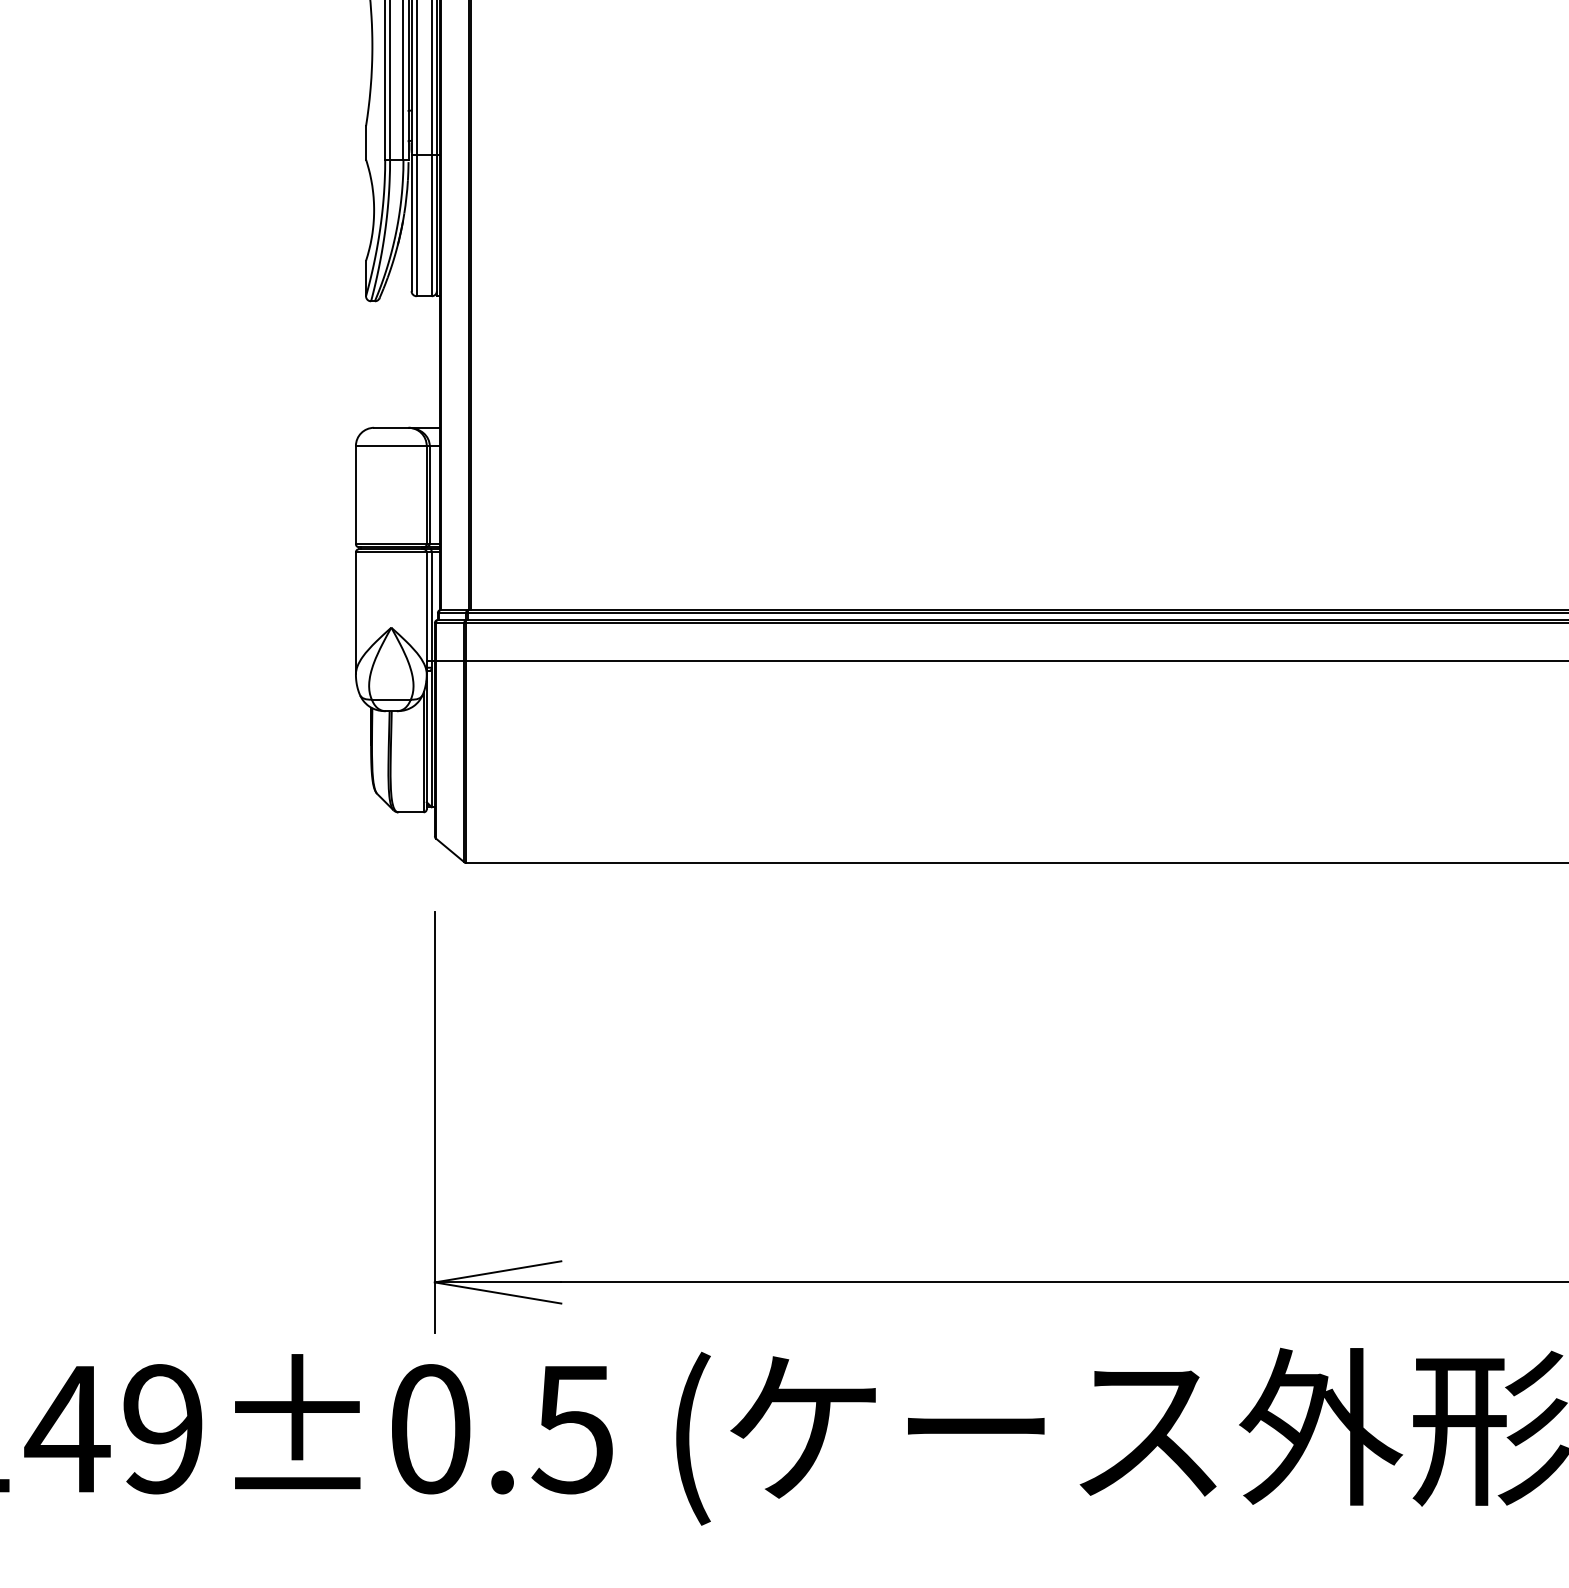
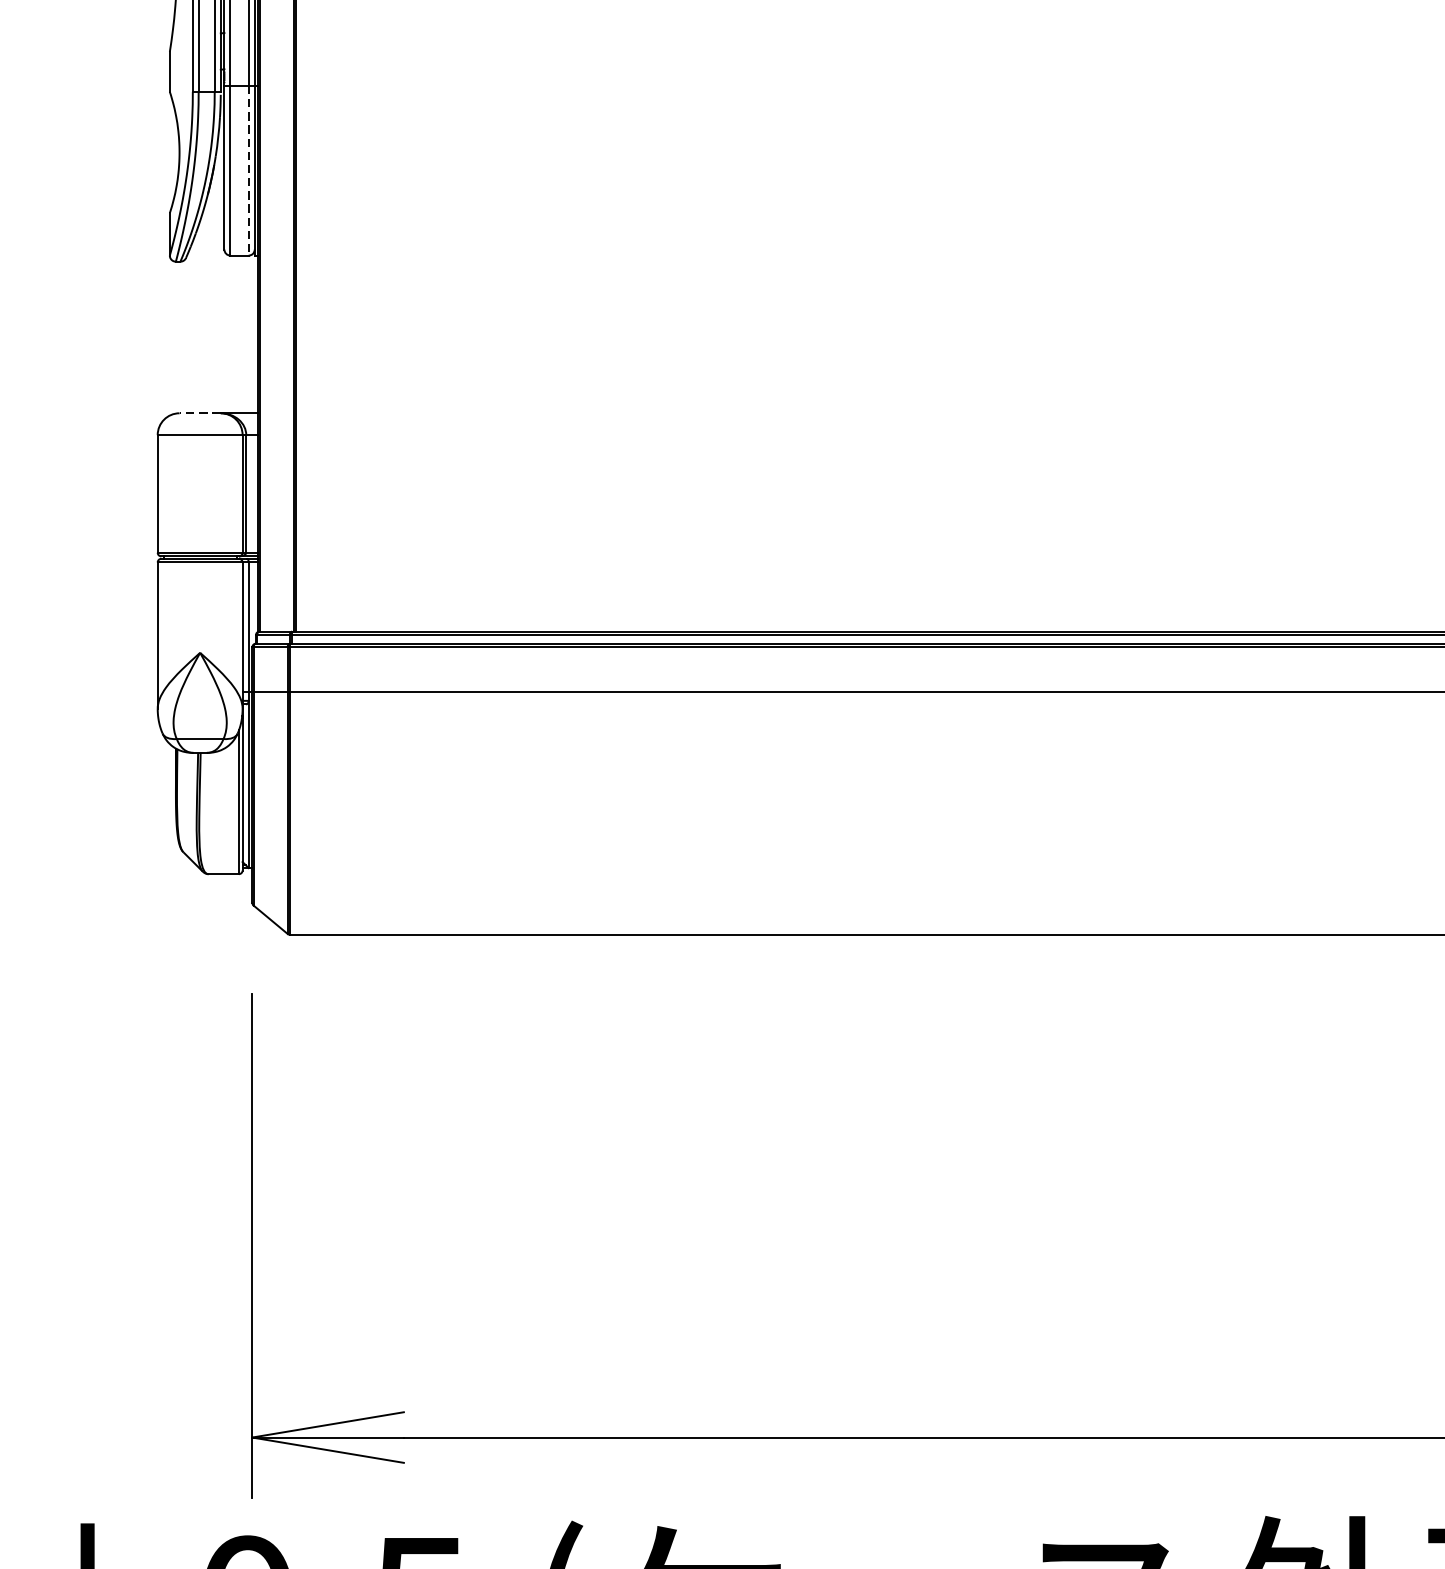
line: (431, 225) -> (248, 170), solid -> dashed
line: (390, 427) -> (199, 412), solid -> dashed

